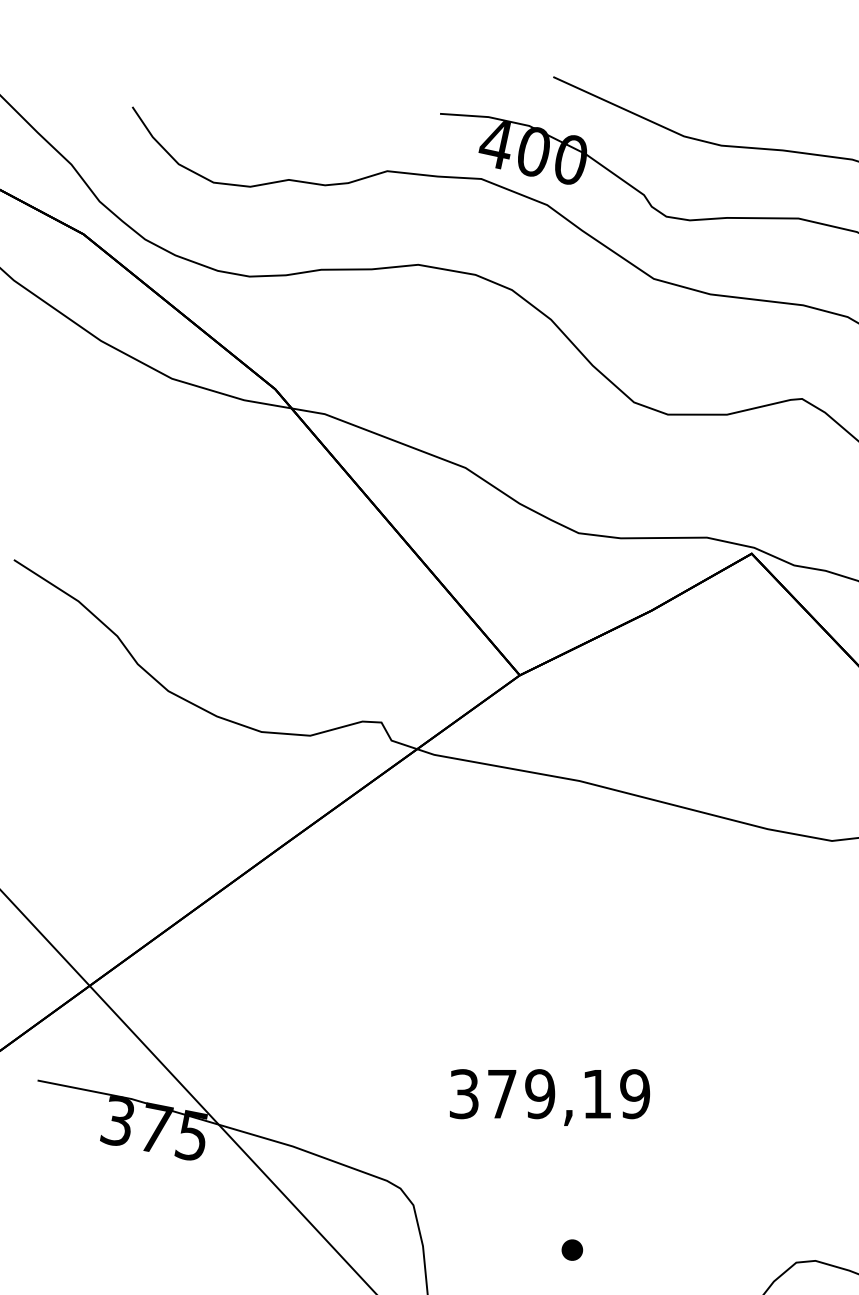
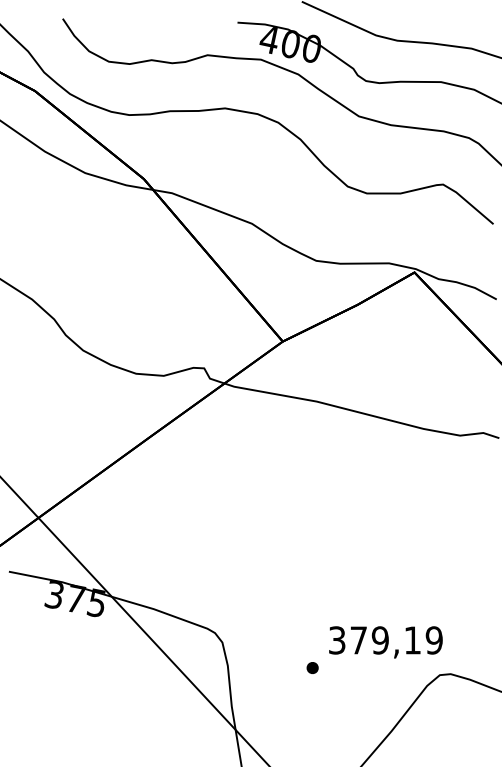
text: (549, 1097) -> (385, 642), moved

